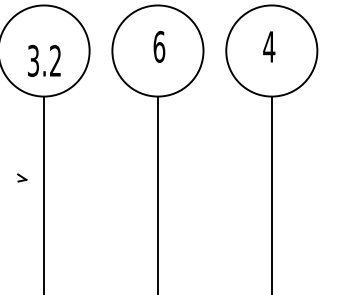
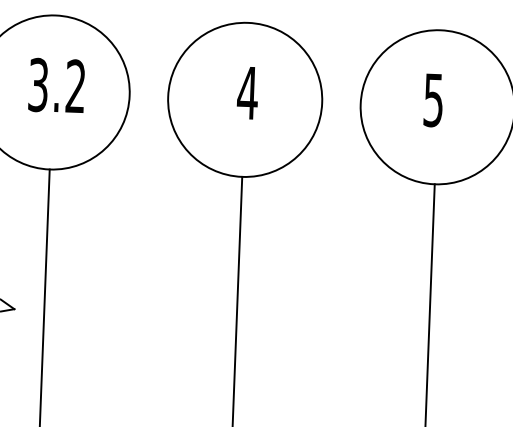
text: (159, 46) -> (248, 92), 6 -> 4
text: (269, 46) -> (434, 99), 4 -> 5
text: (44, 60) -> (57, 85), moved

